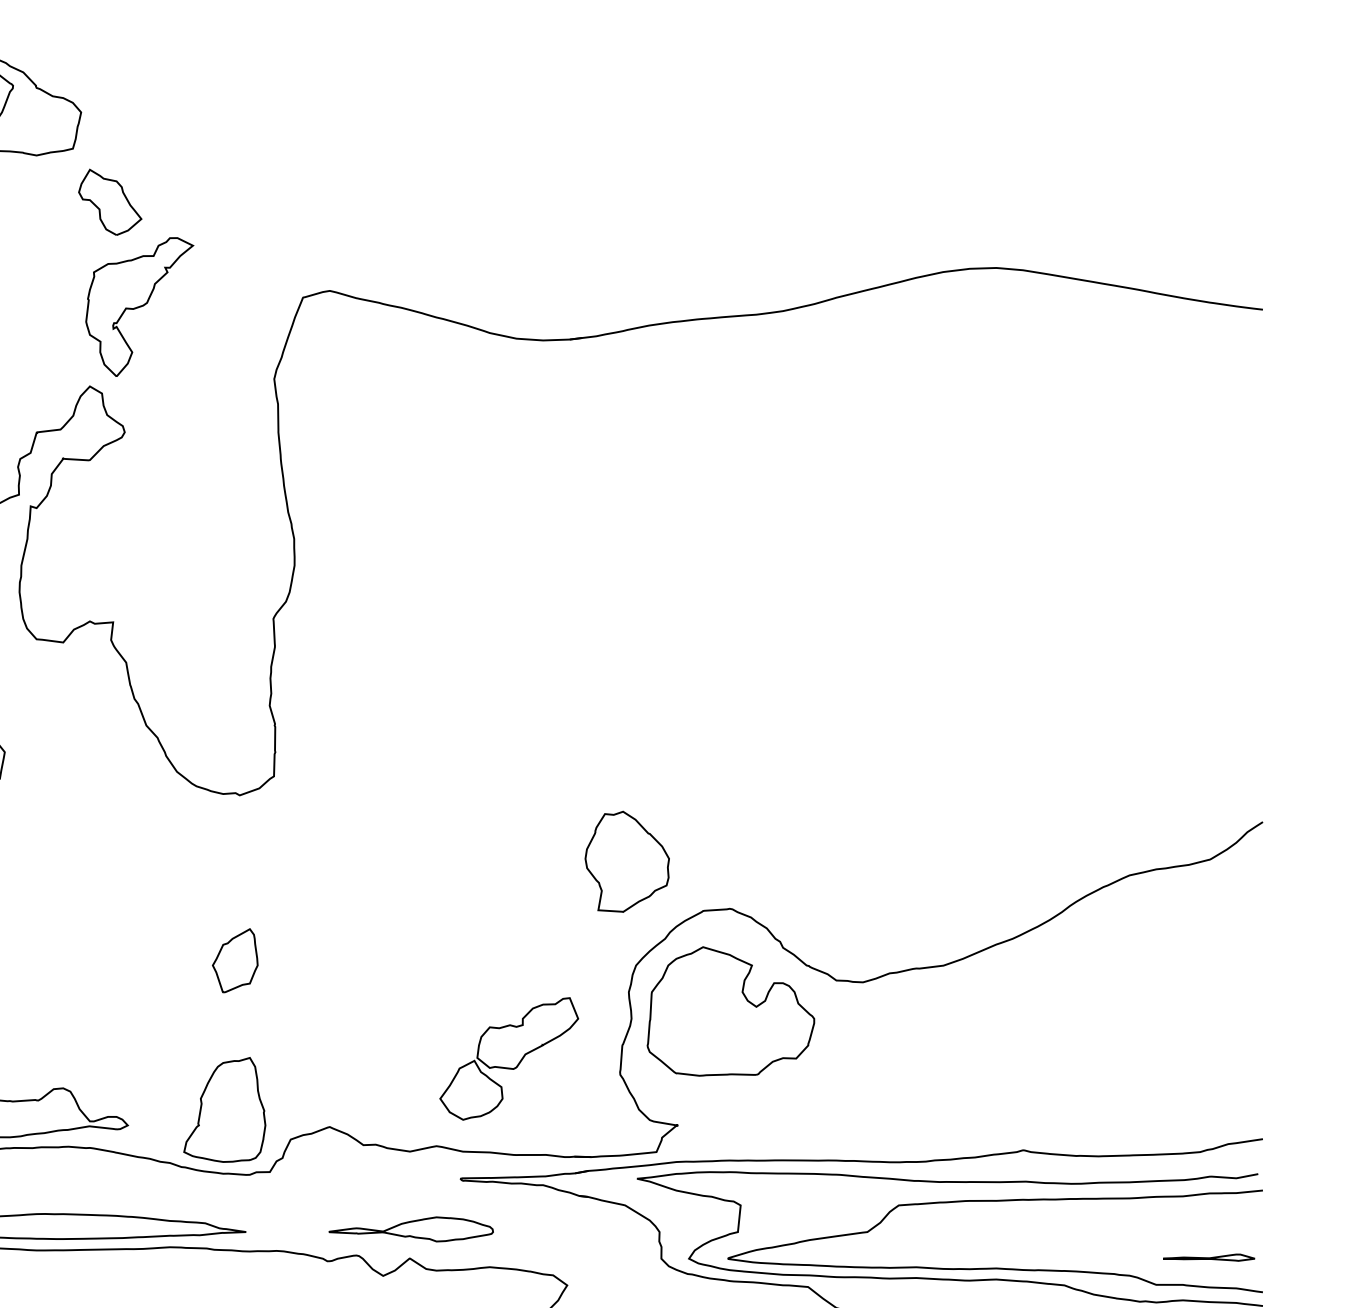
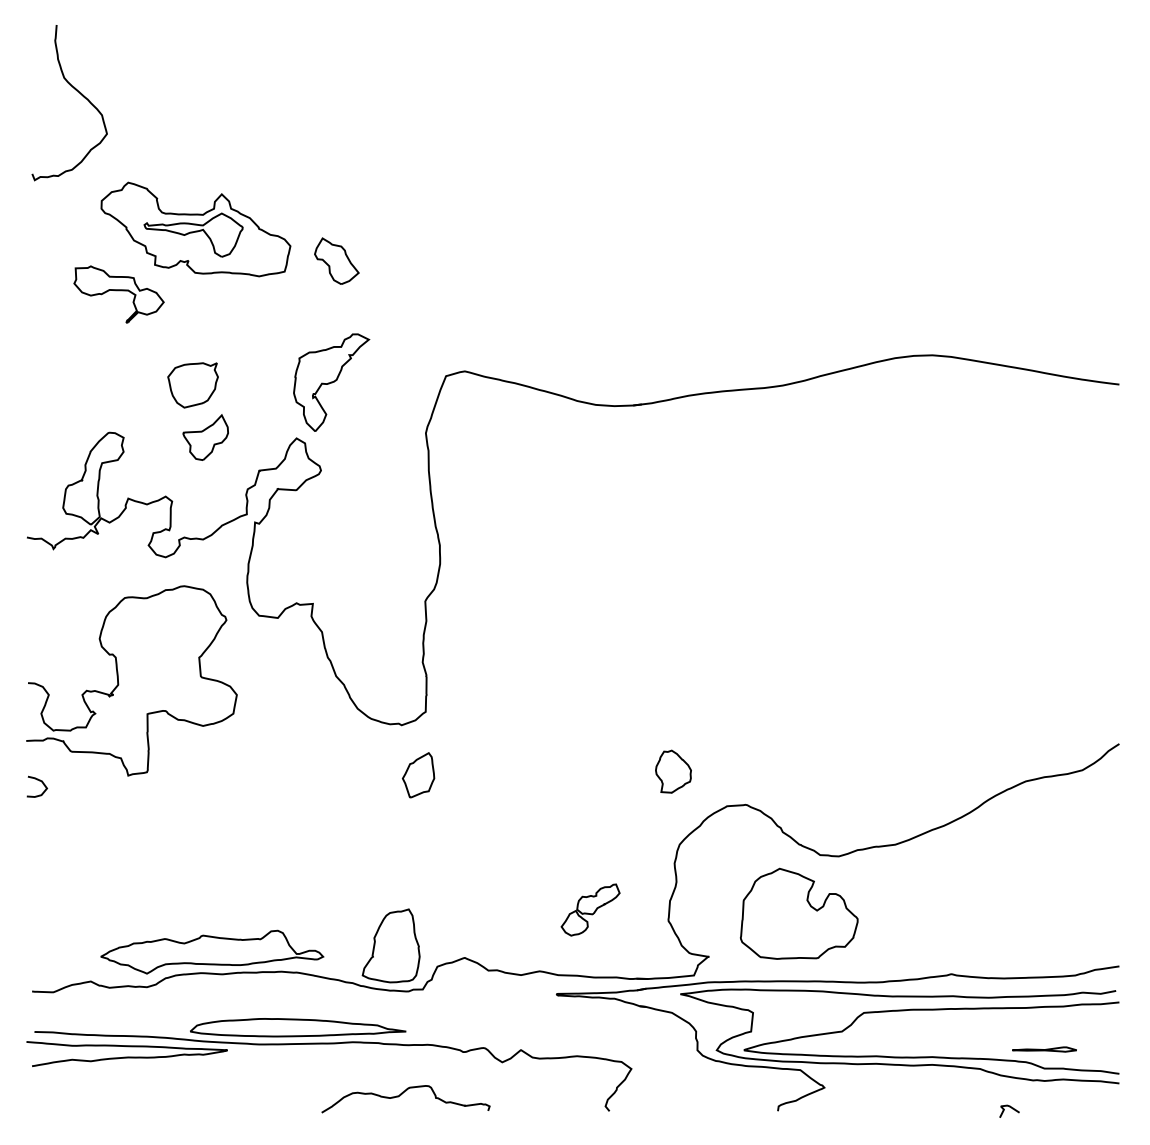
part: (109, 201) -> (336, 260), moved
part: (627, 861) -> (673, 771), size x0.6
part: (235, 961) -> (418, 775), moved
part: (731, 1010) -> (799, 913), moved
part: (508, 1058) -> (590, 909), size x0.6
part: (411, 1229) -> (522, 1029), removed
part: (1208, 1257) -> (1044, 1049), moved

